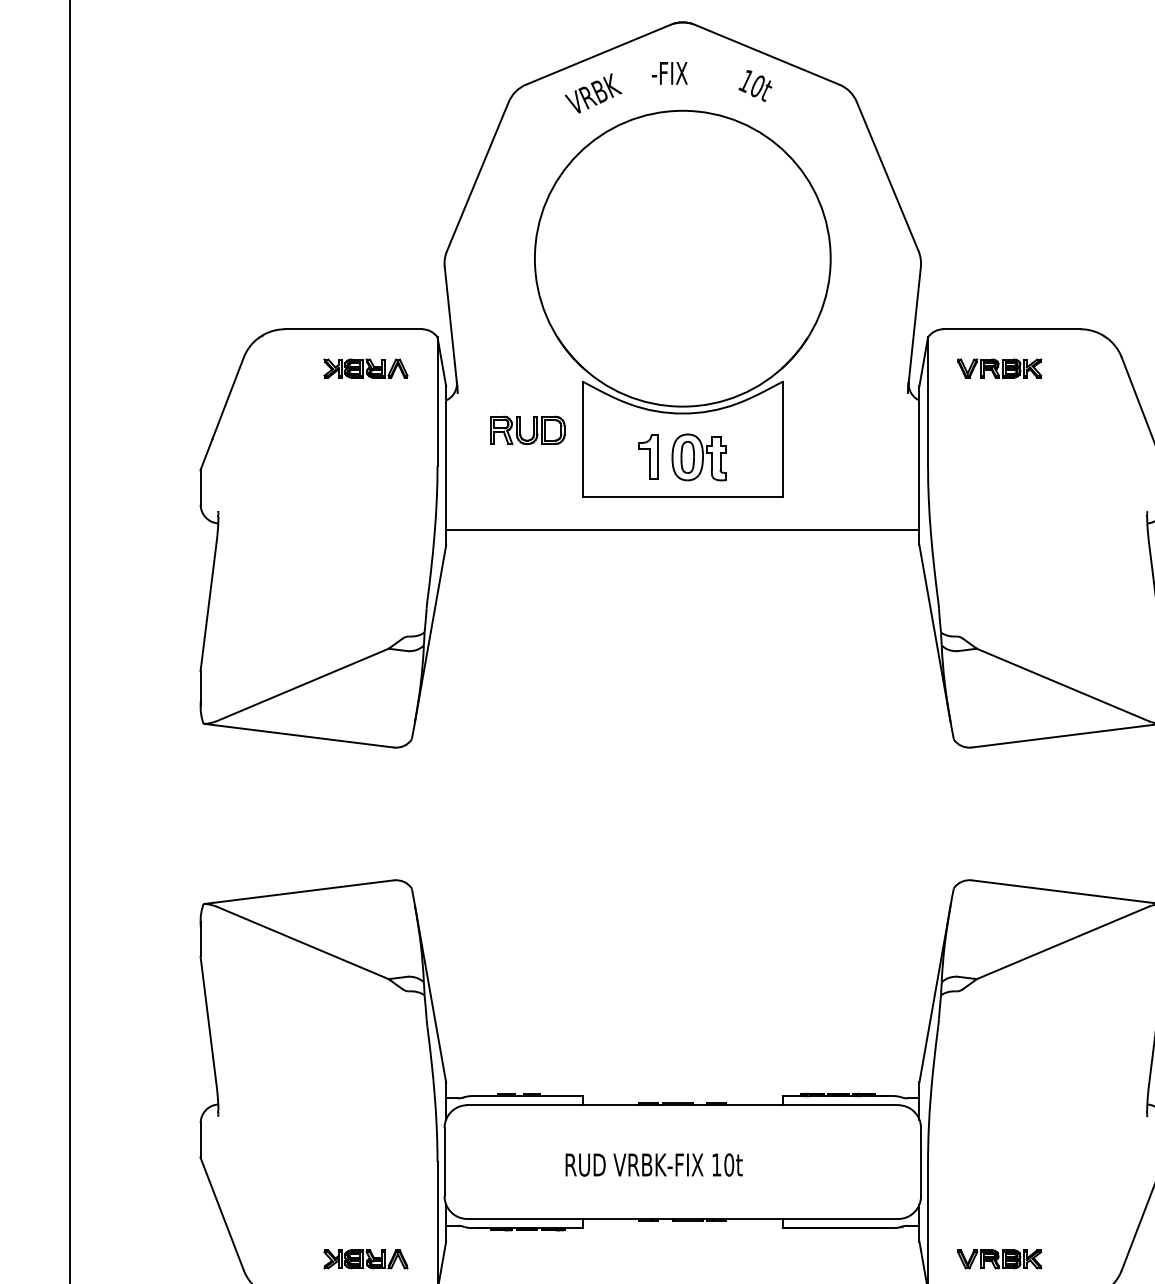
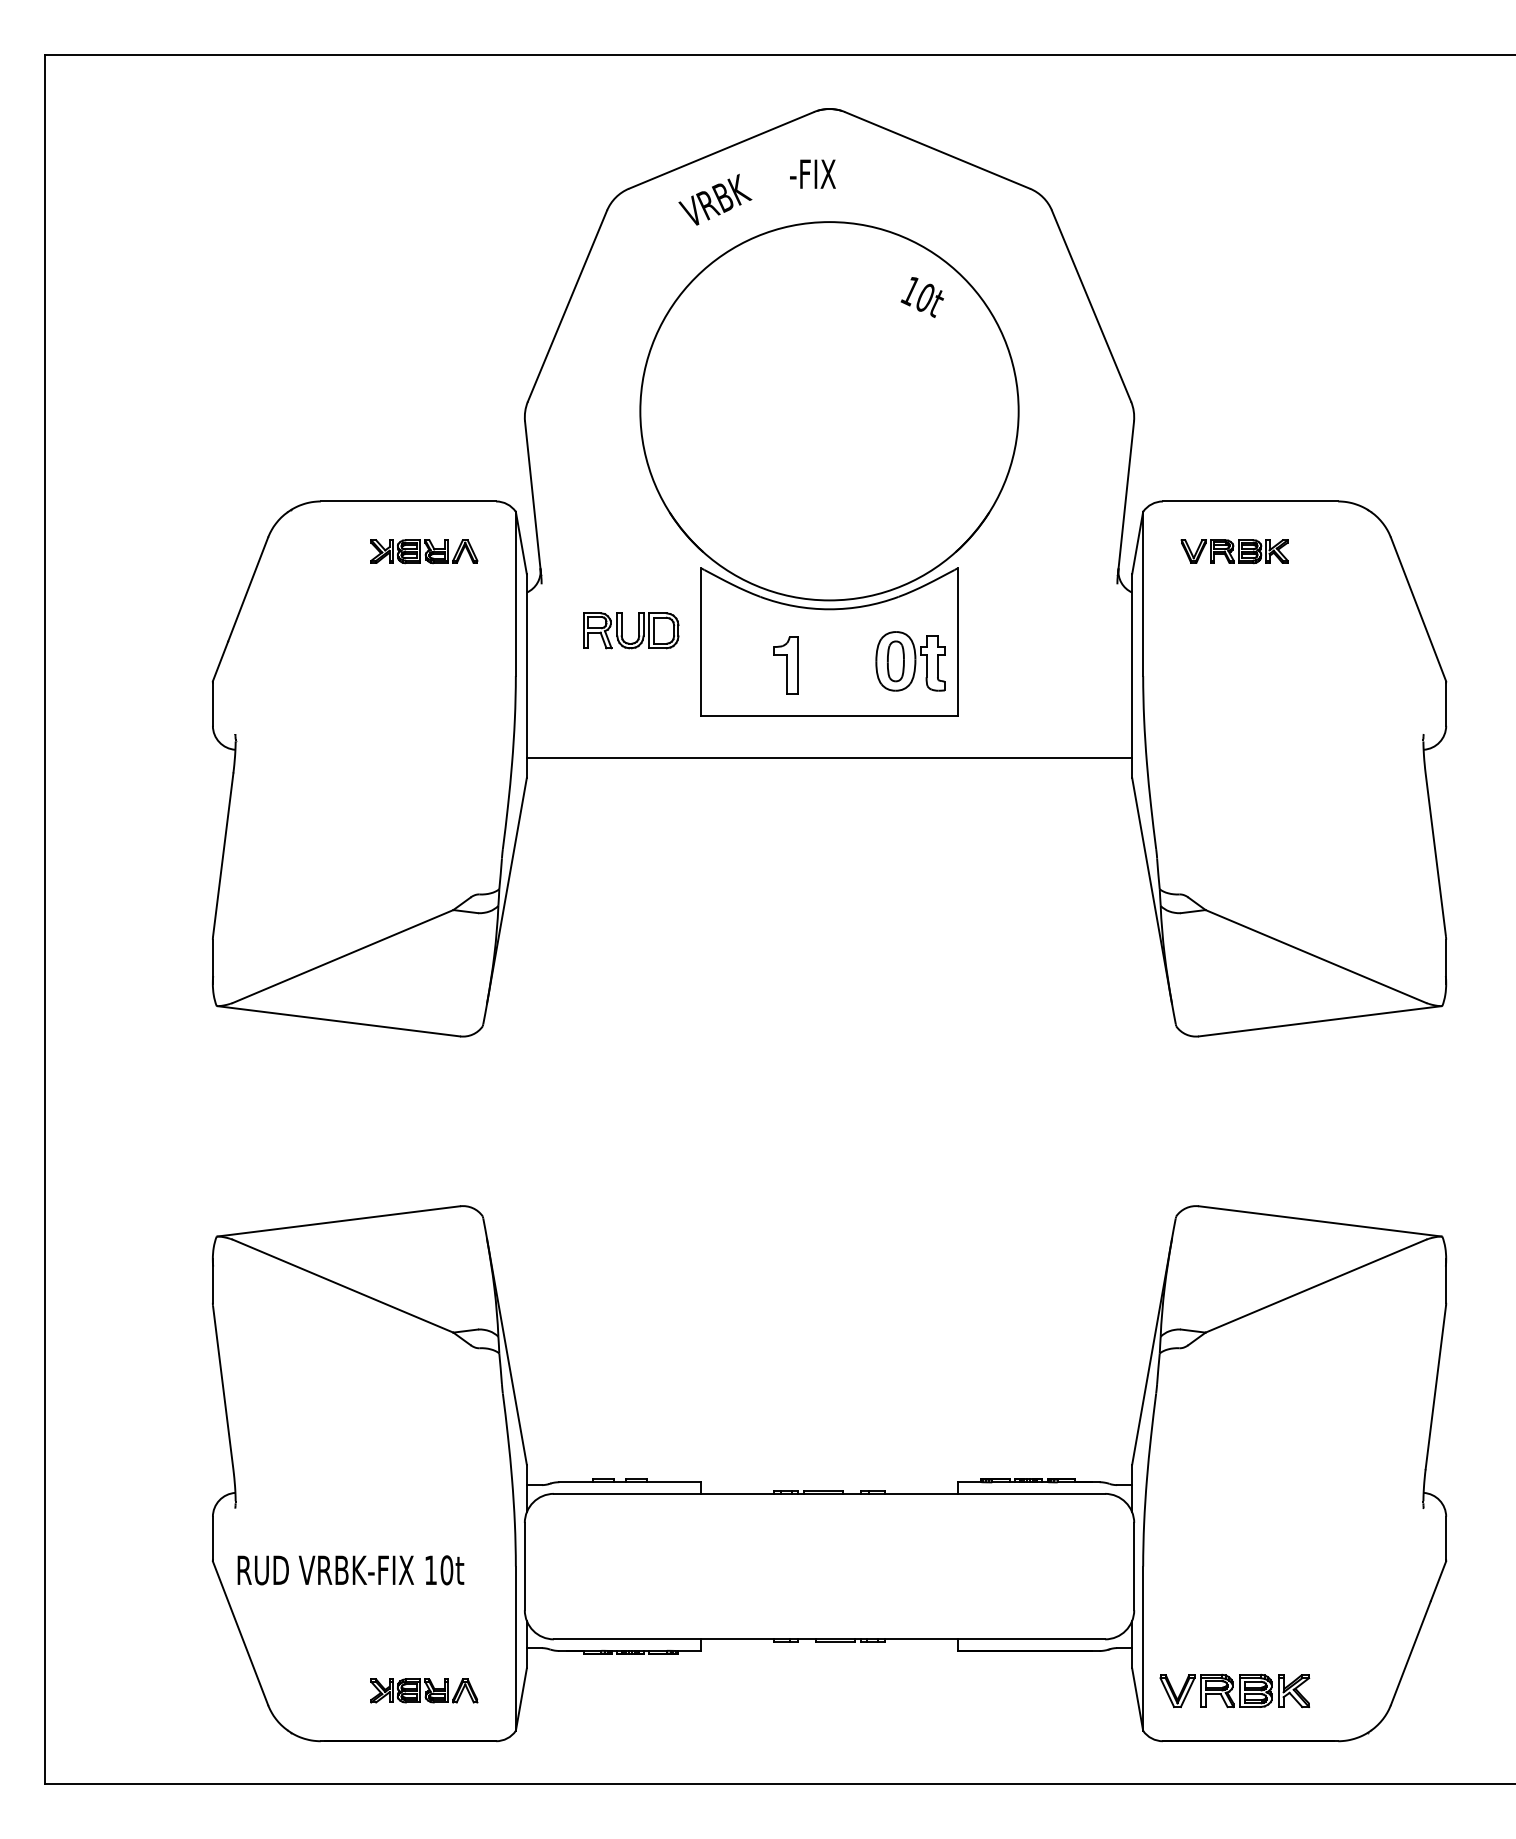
text: (754, 86) -> (921, 297), moved
part: (699, 457) -> (910, 661), moved
text: (653, 1165) -> (350, 1570), moved
part: (999, 1258) -> (1234, 1690), size x1.4

